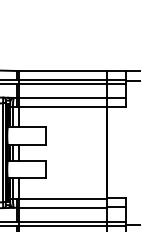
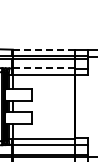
line: (62, 70) -> (43, 49), solid -> dashed
line: (62, 98) -> (43, 68), solid -> dashed

